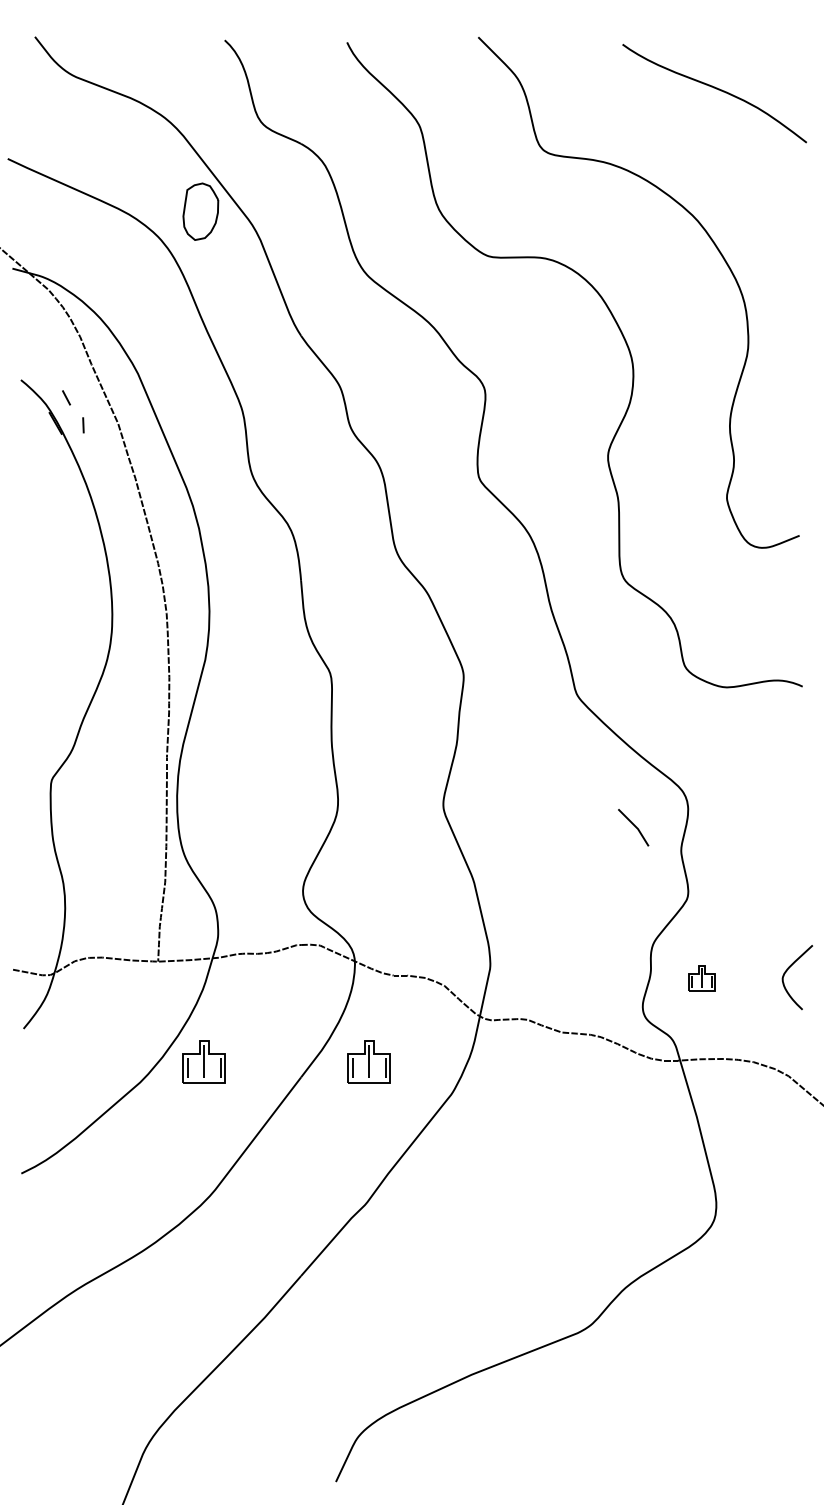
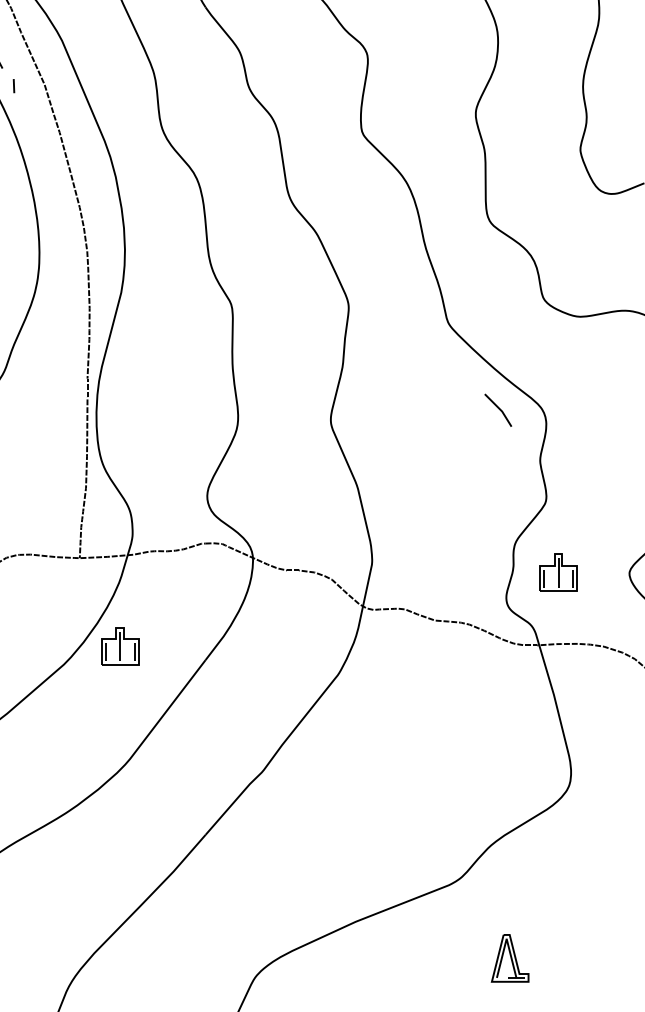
line: (634, 826) -> (499, 409), moved
part: (701, 977) -> (558, 572), size x1.67
part: (368, 1061) -> (264, 646), removed
part: (646, 1415) -> (509, 957), added

